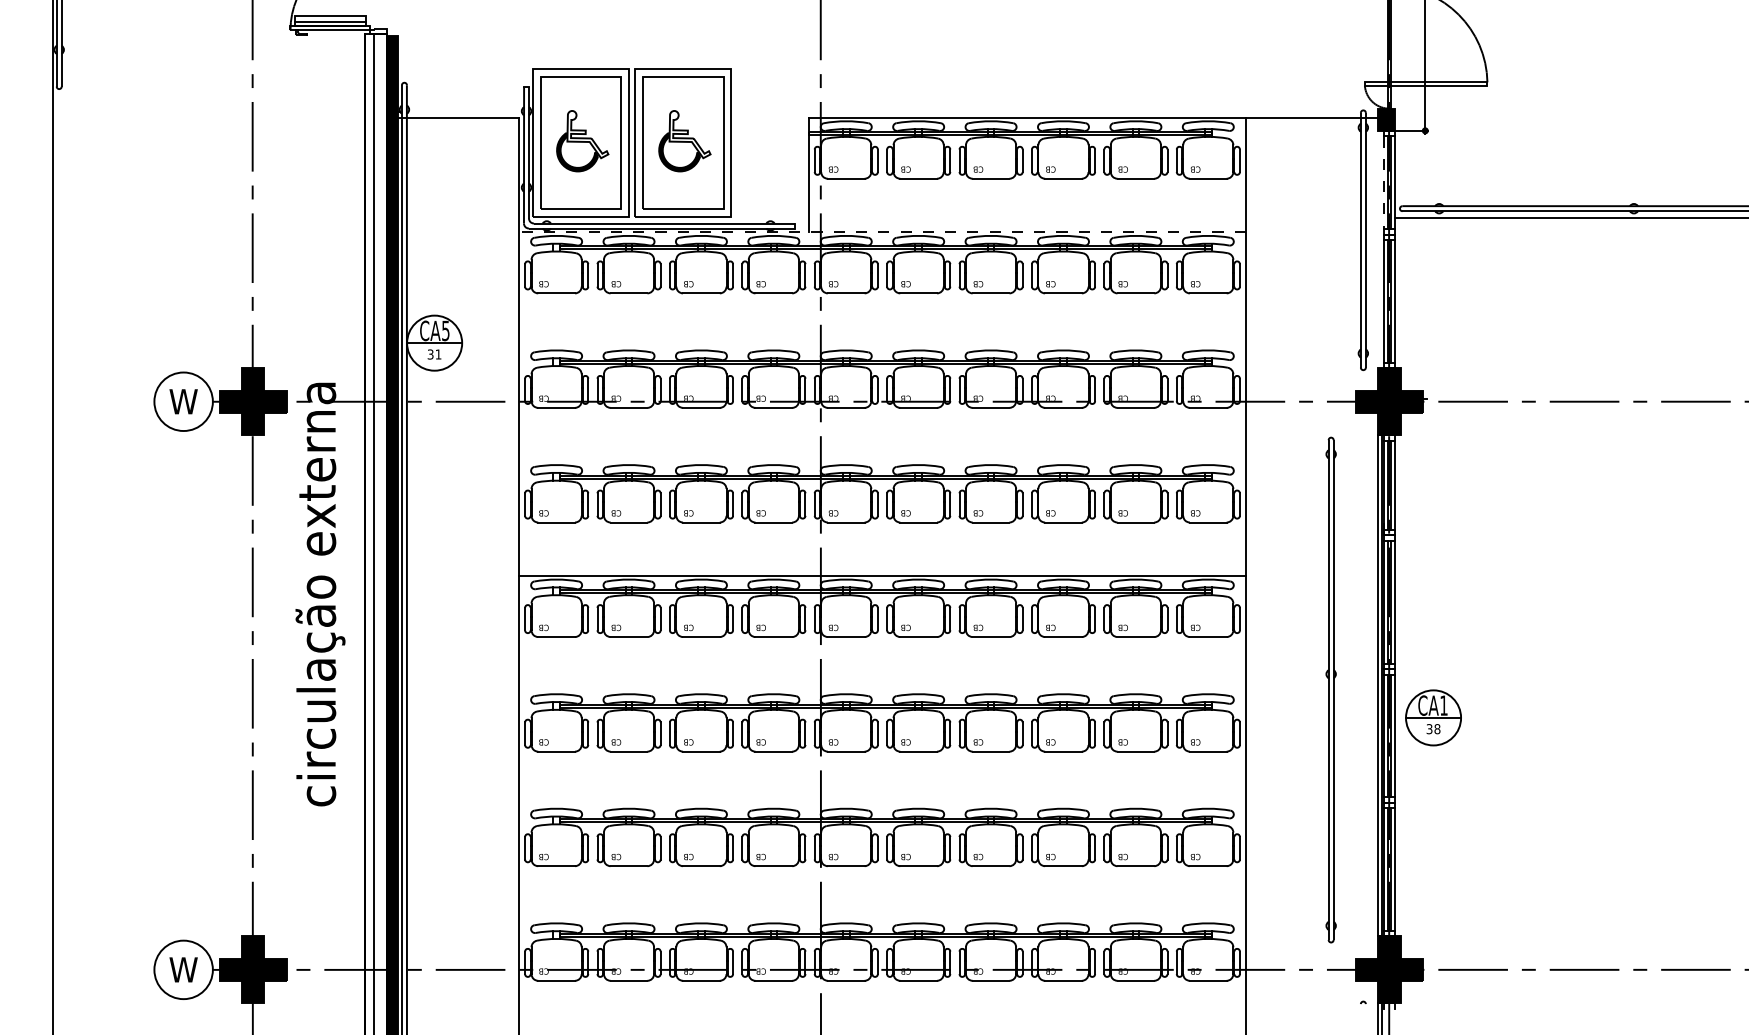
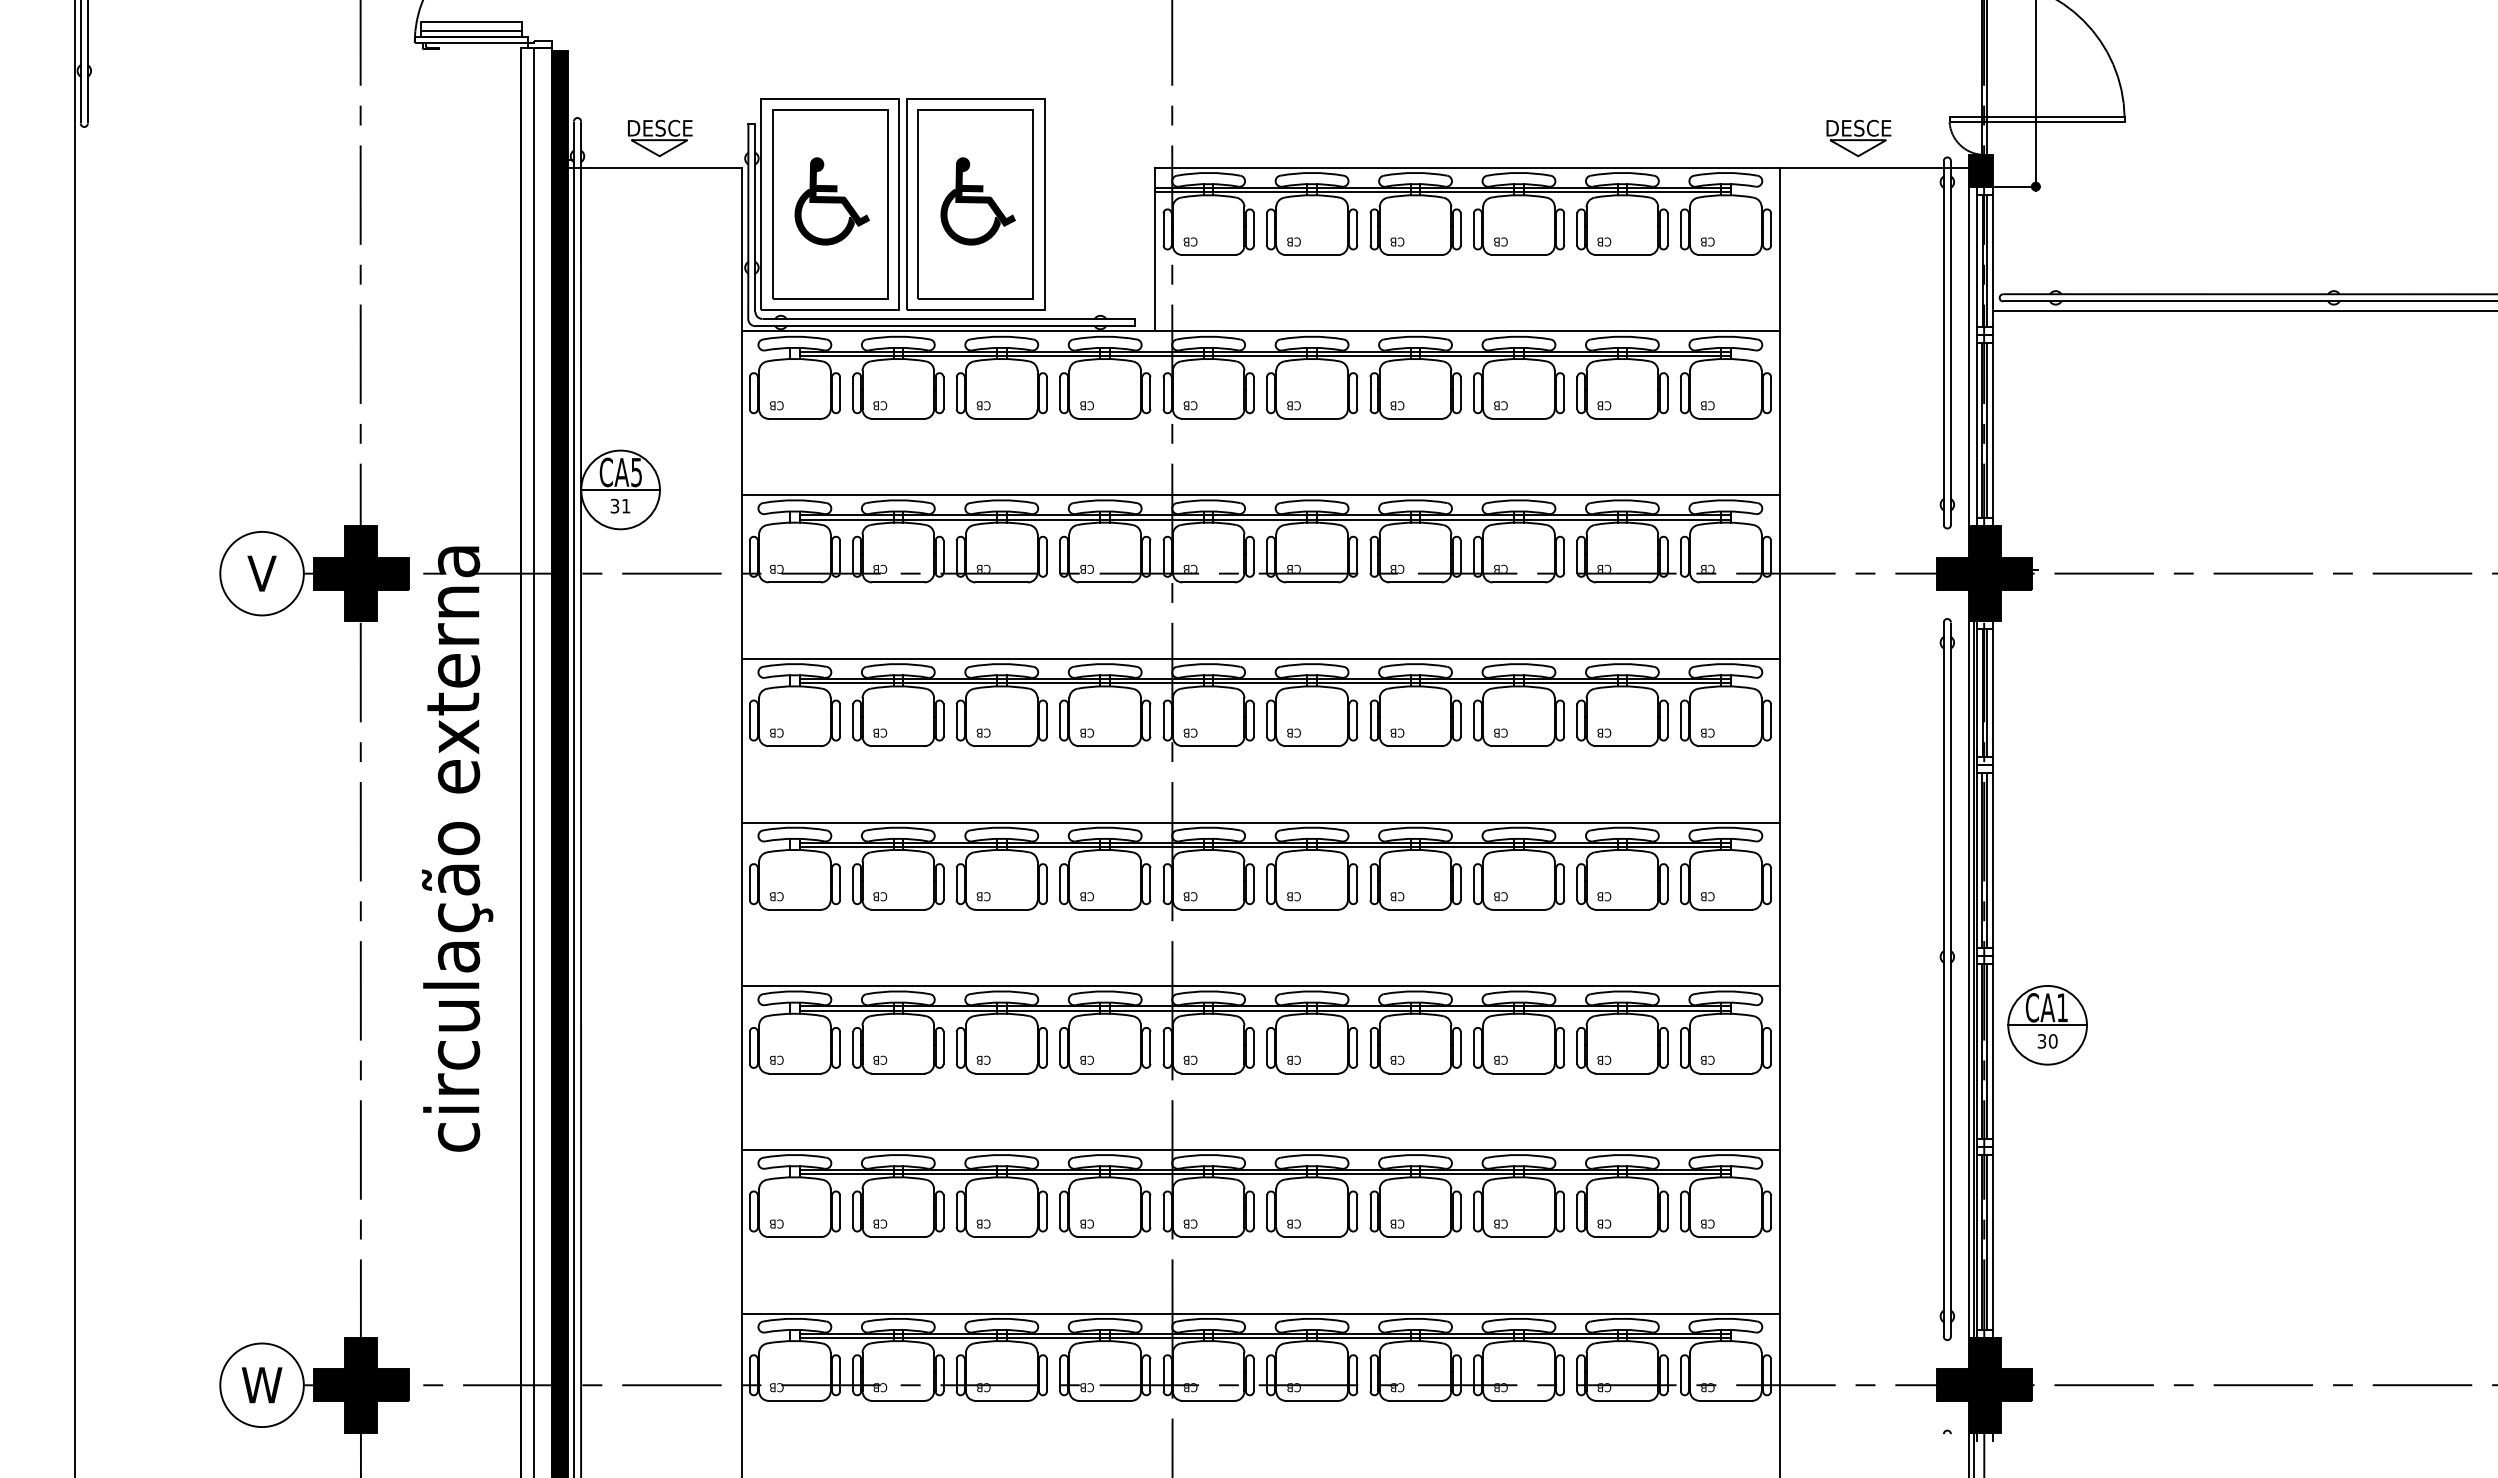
part: (462, 97) -> (660, 138), added
part: (1301, 97) -> (1858, 138), added
fill: (587, 134) -> (839, 191), added
fill: (690, 134) -> (985, 191), added
line: (1383, 183) -> (1976, 261), dashed -> solid
line: (882, 232) -> (1260, 331), dashed -> solid
line: (1378, 249) -> (1968, 355), added
line: (882, 347) -> (1260, 495), added
text: (183, 401) -> (261, 573), W -> V
line: (882, 461) -> (1260, 658), added
line: (882, 690) -> (1260, 986), added
part: (1330, 690) -> (1946, 979), moved
text: (1436, 729) -> (2052, 1041), 38 -> 30
line: (882, 804) -> (1260, 1149), added
line: (882, 919) -> (1260, 1313), added

